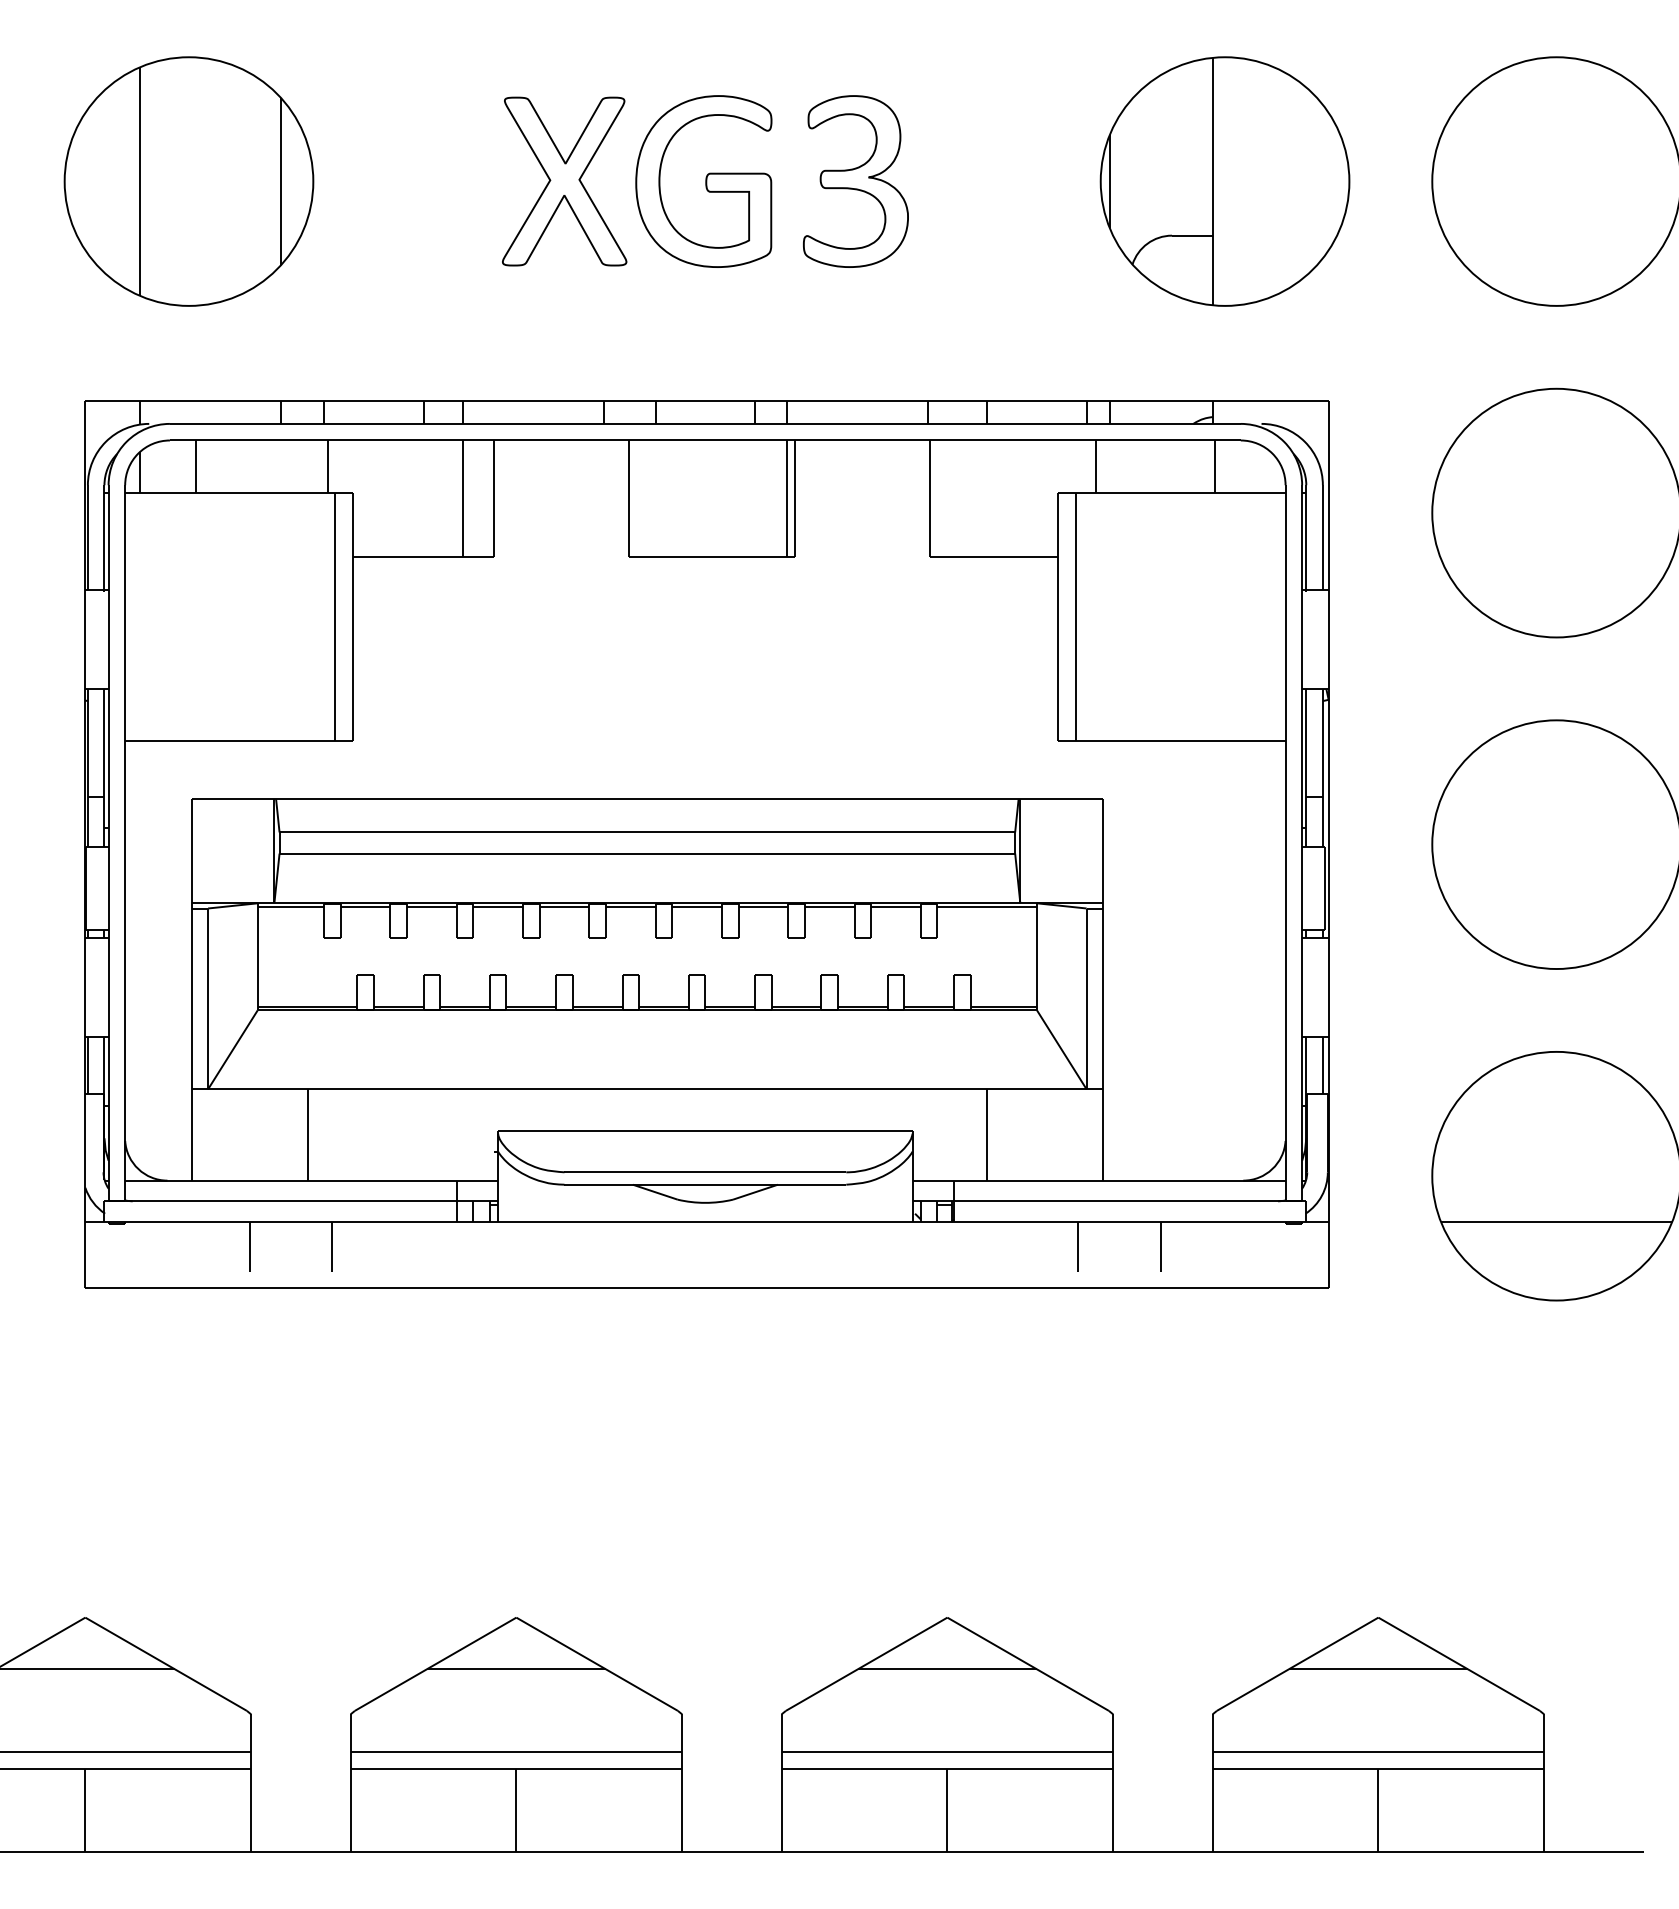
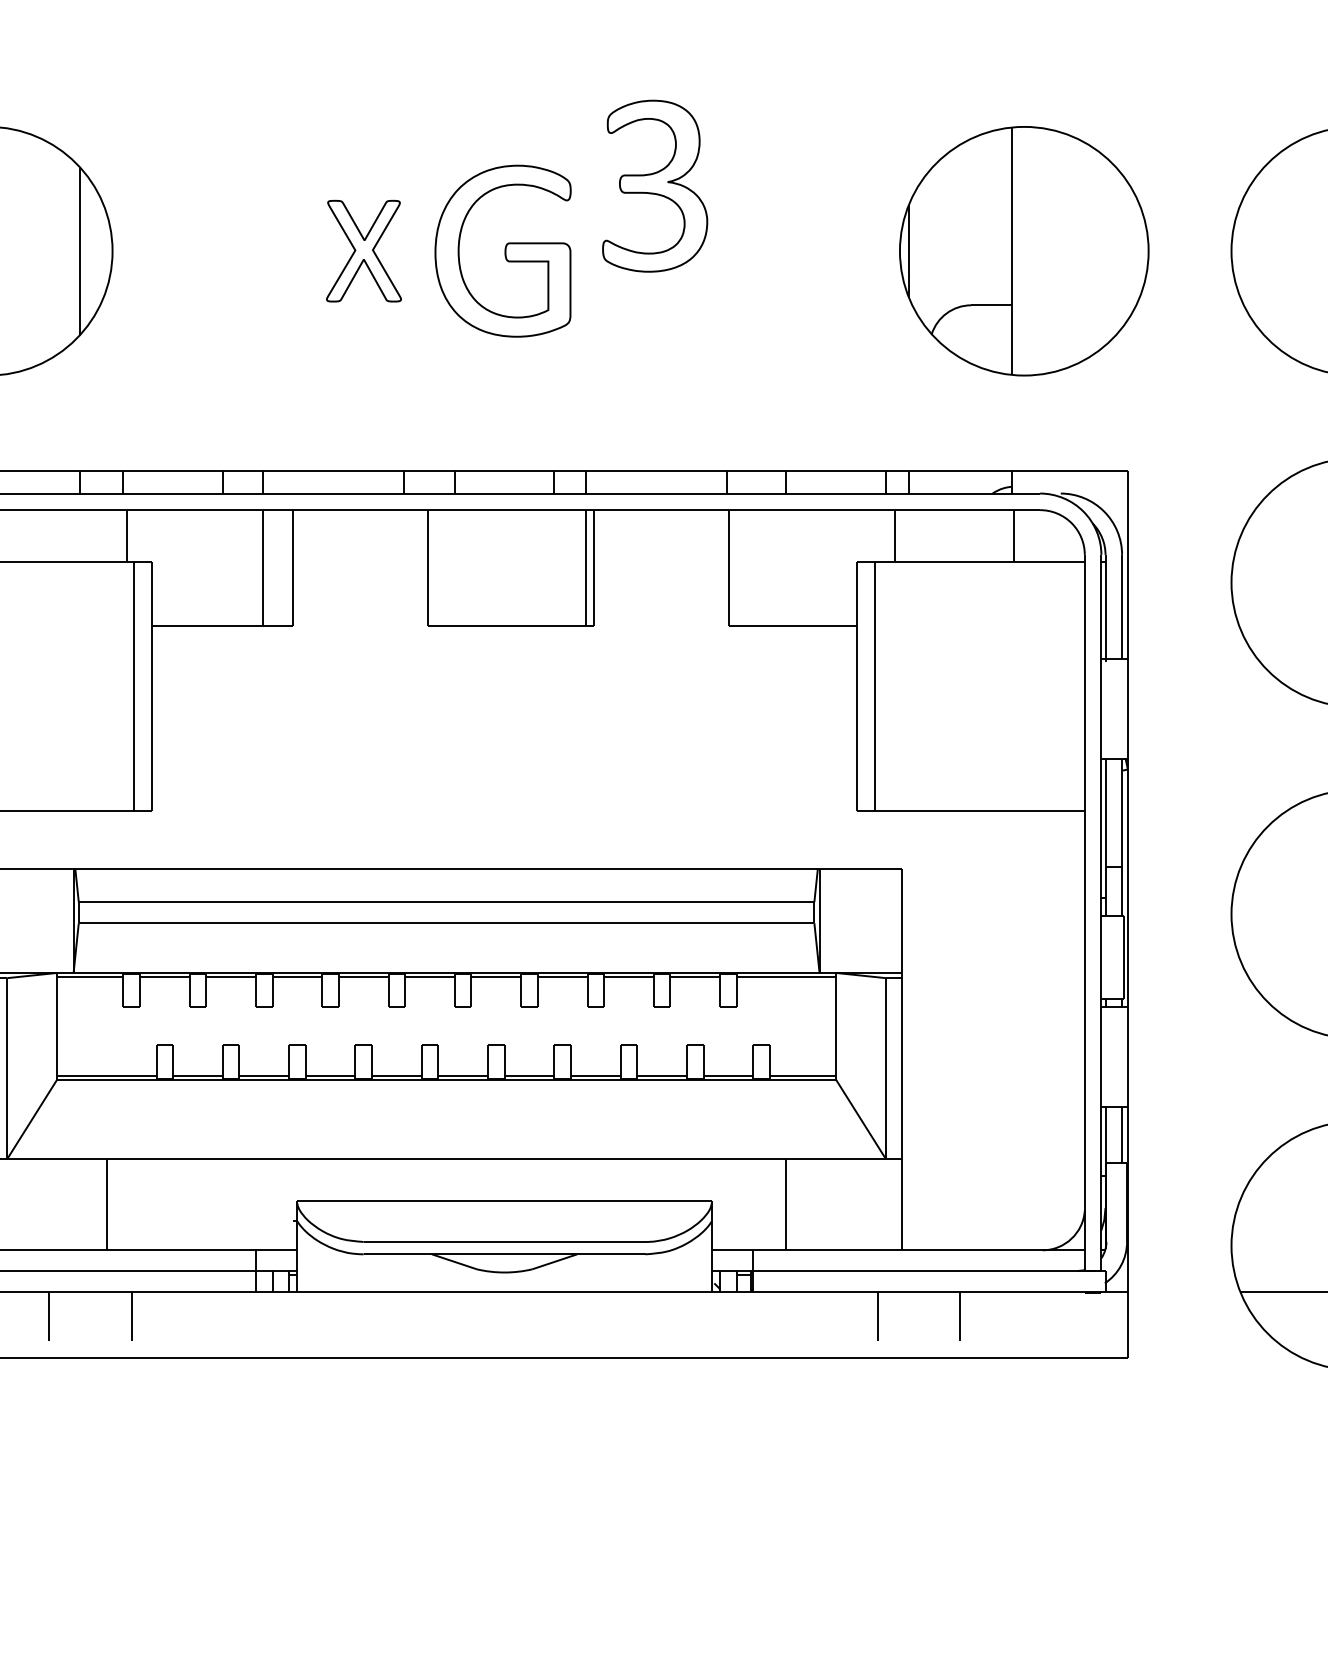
part: (564, 181) -> (363, 251), size x0.6
part: (855, 181) -> (654, 186), moved

